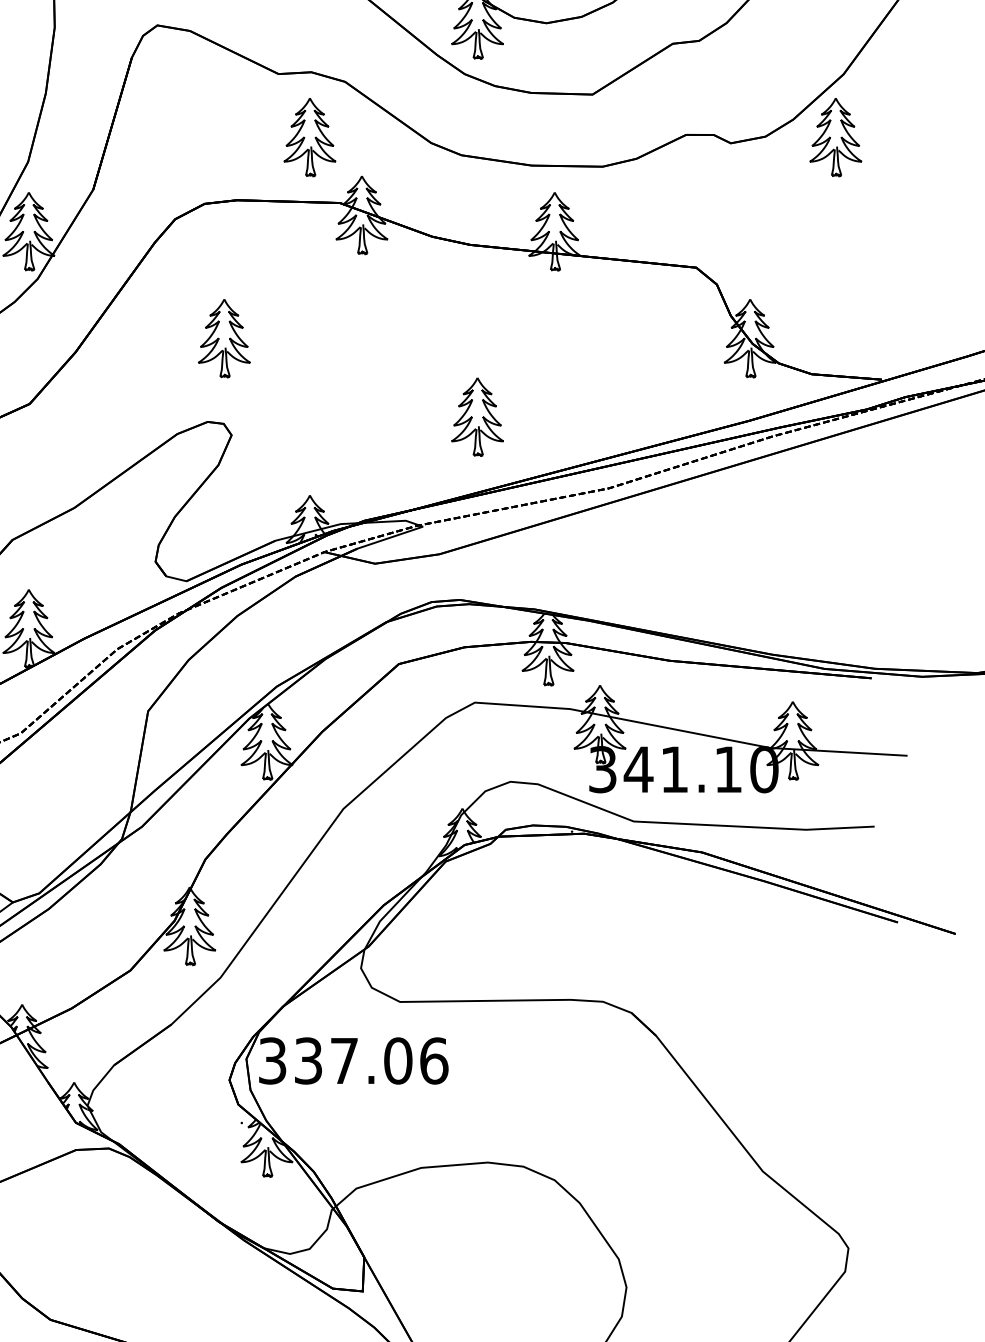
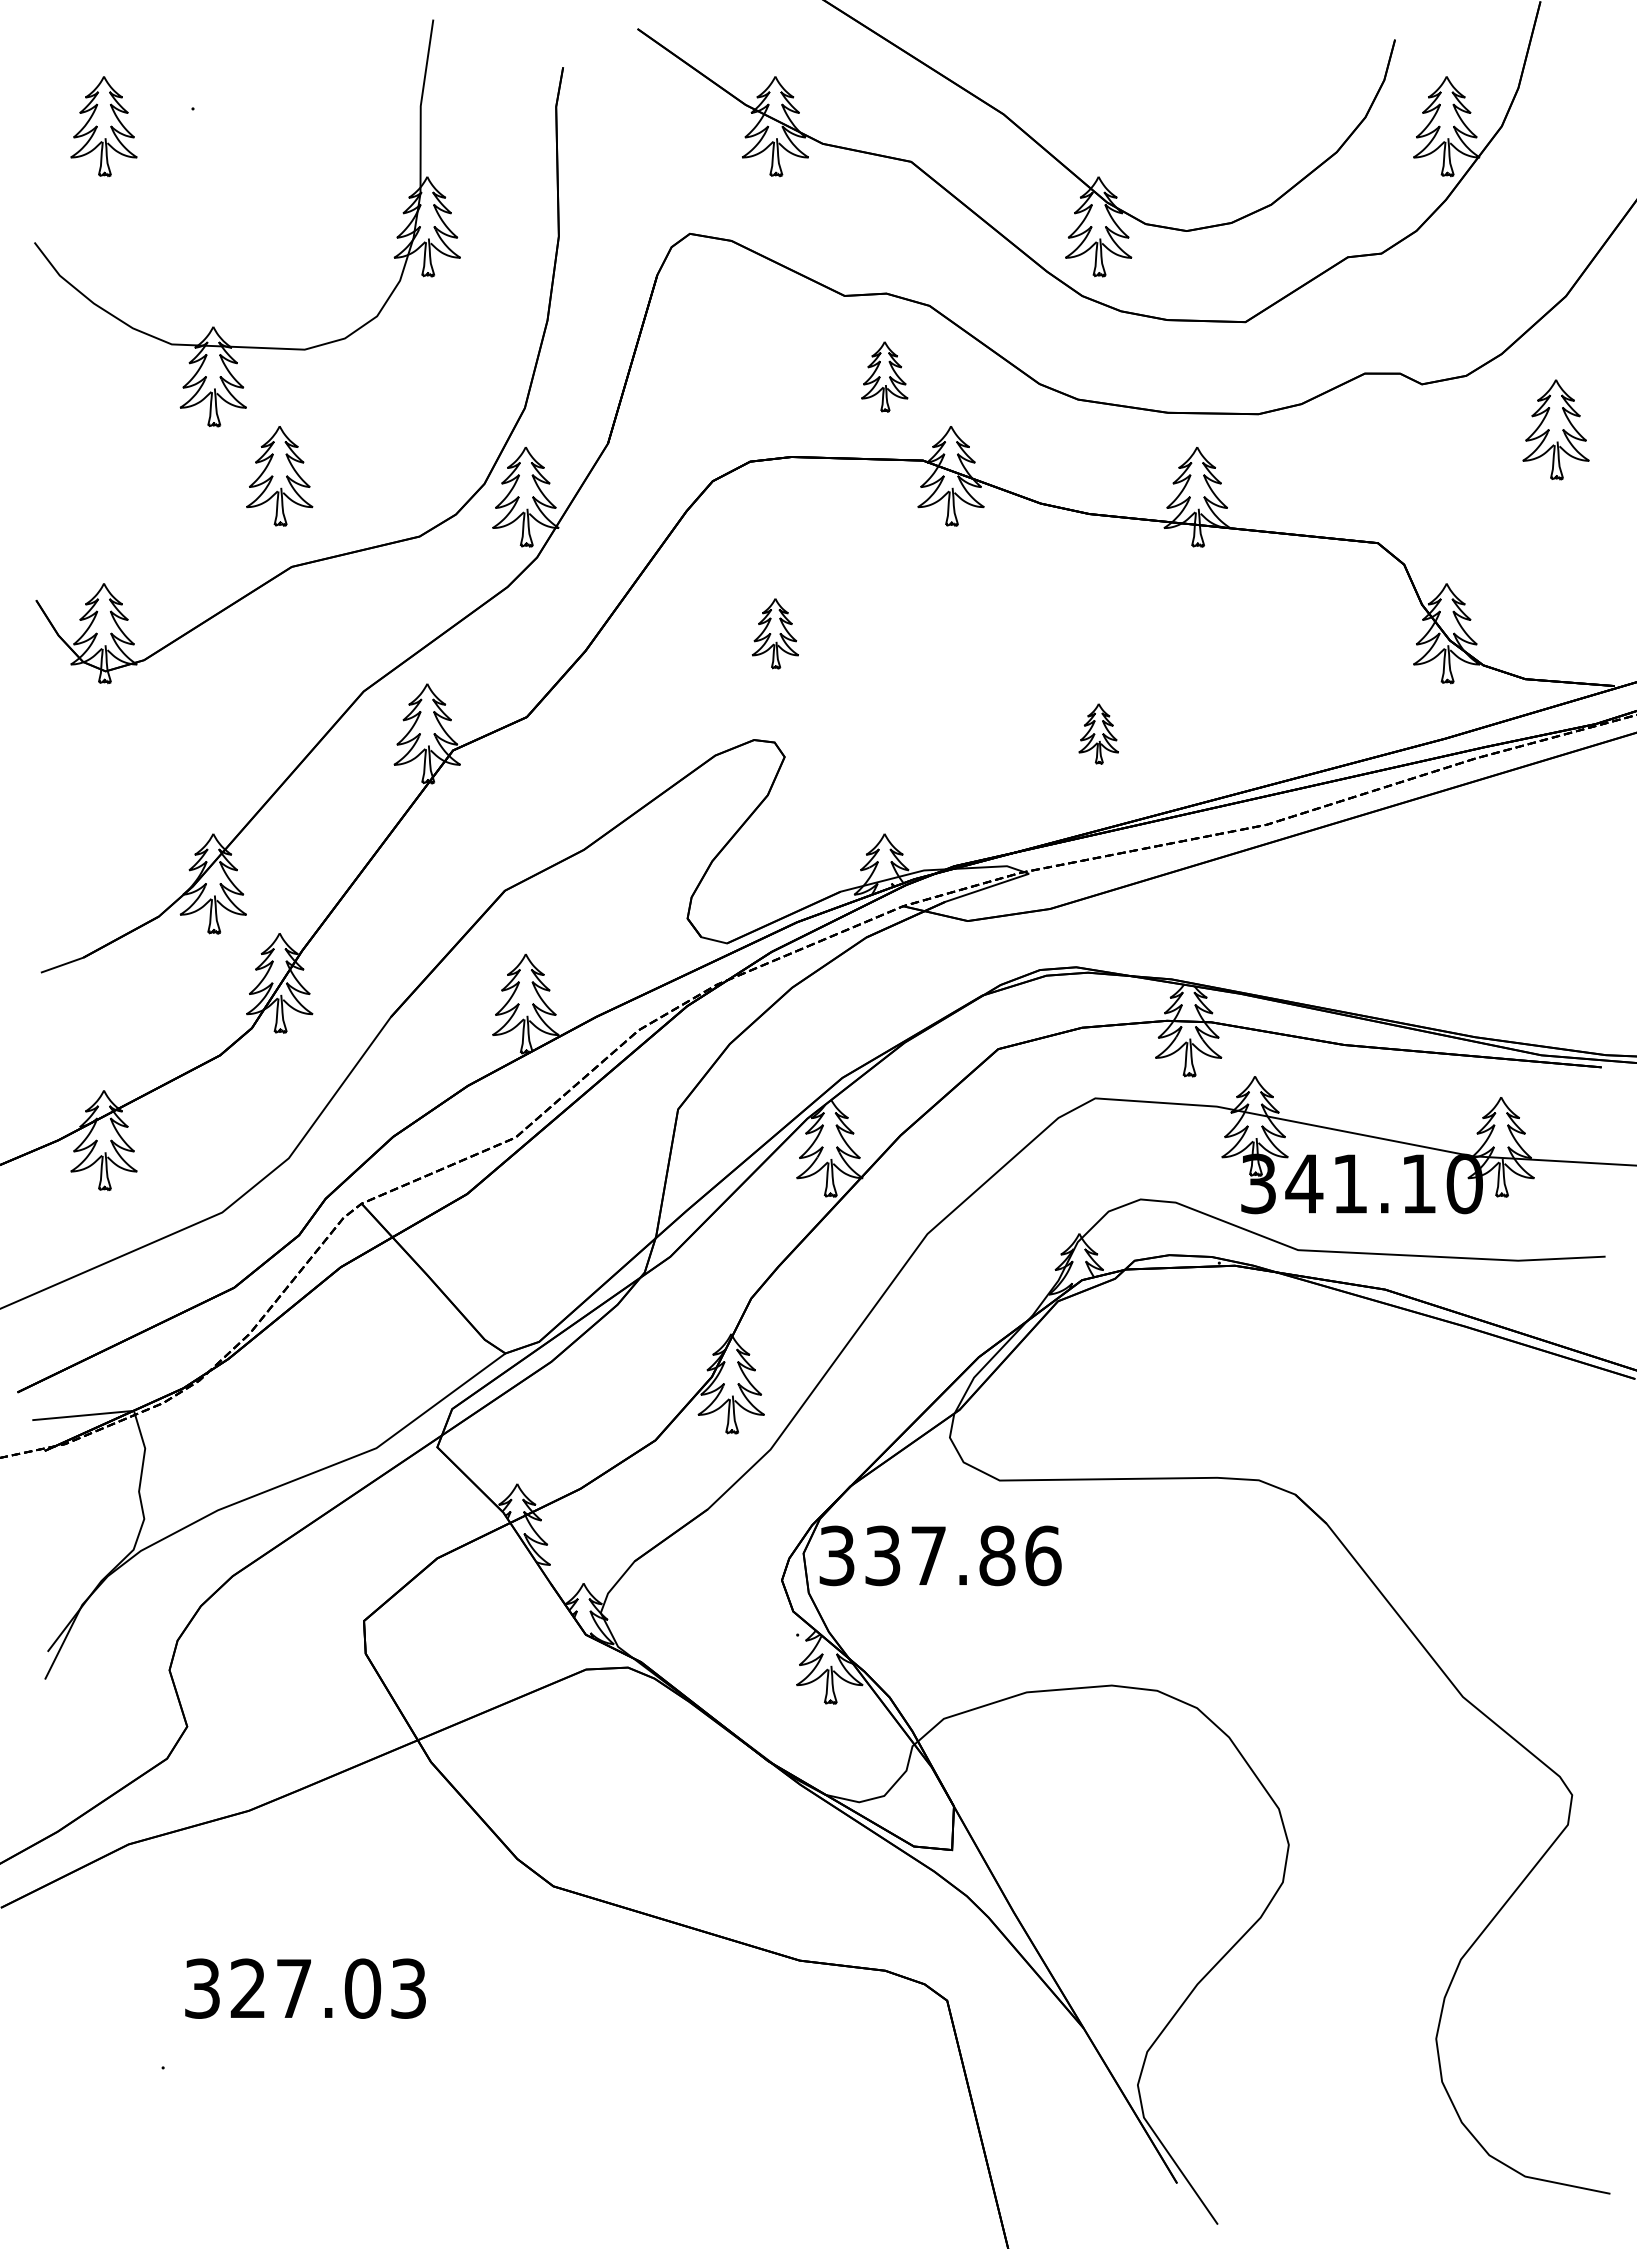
part: (309, 137) -> (884, 376), size x0.7
part: (835, 137) -> (1555, 429), moved
part: (224, 338) -> (775, 633), size x0.7
part: (477, 416) -> (1098, 733), size x0.6
text: (398, 1060) -> (997, 1555), 337.06 -> 337.86

